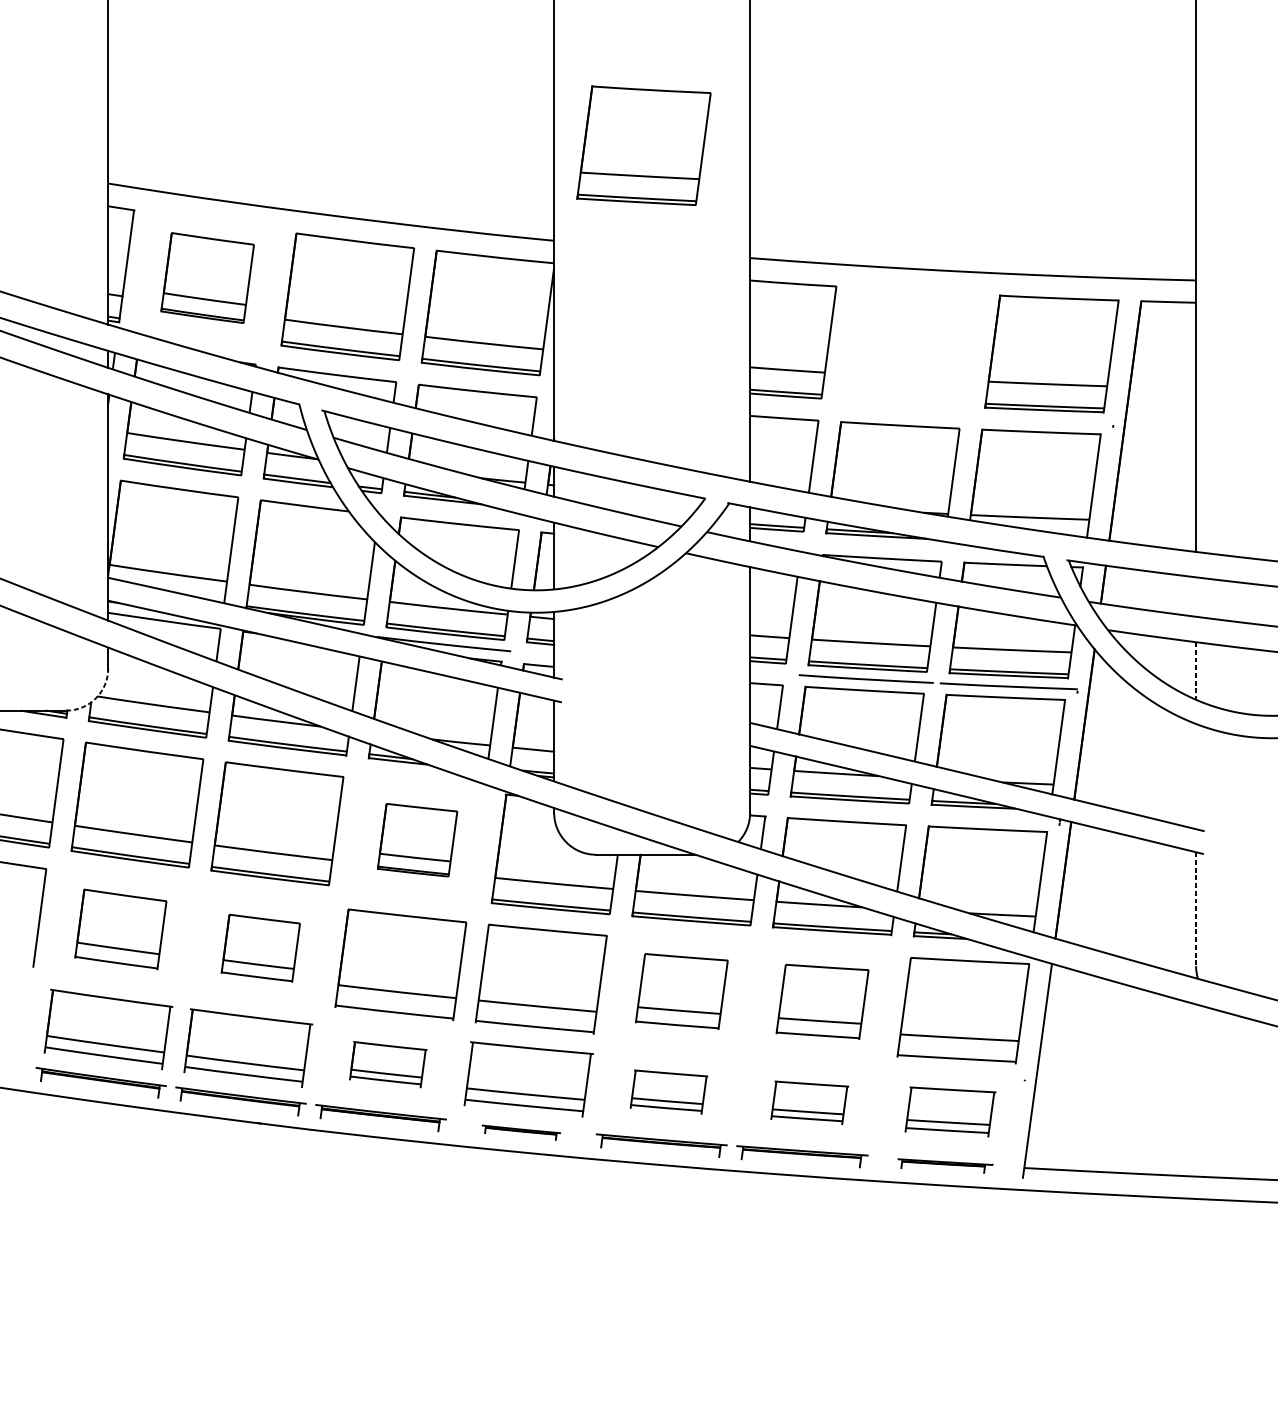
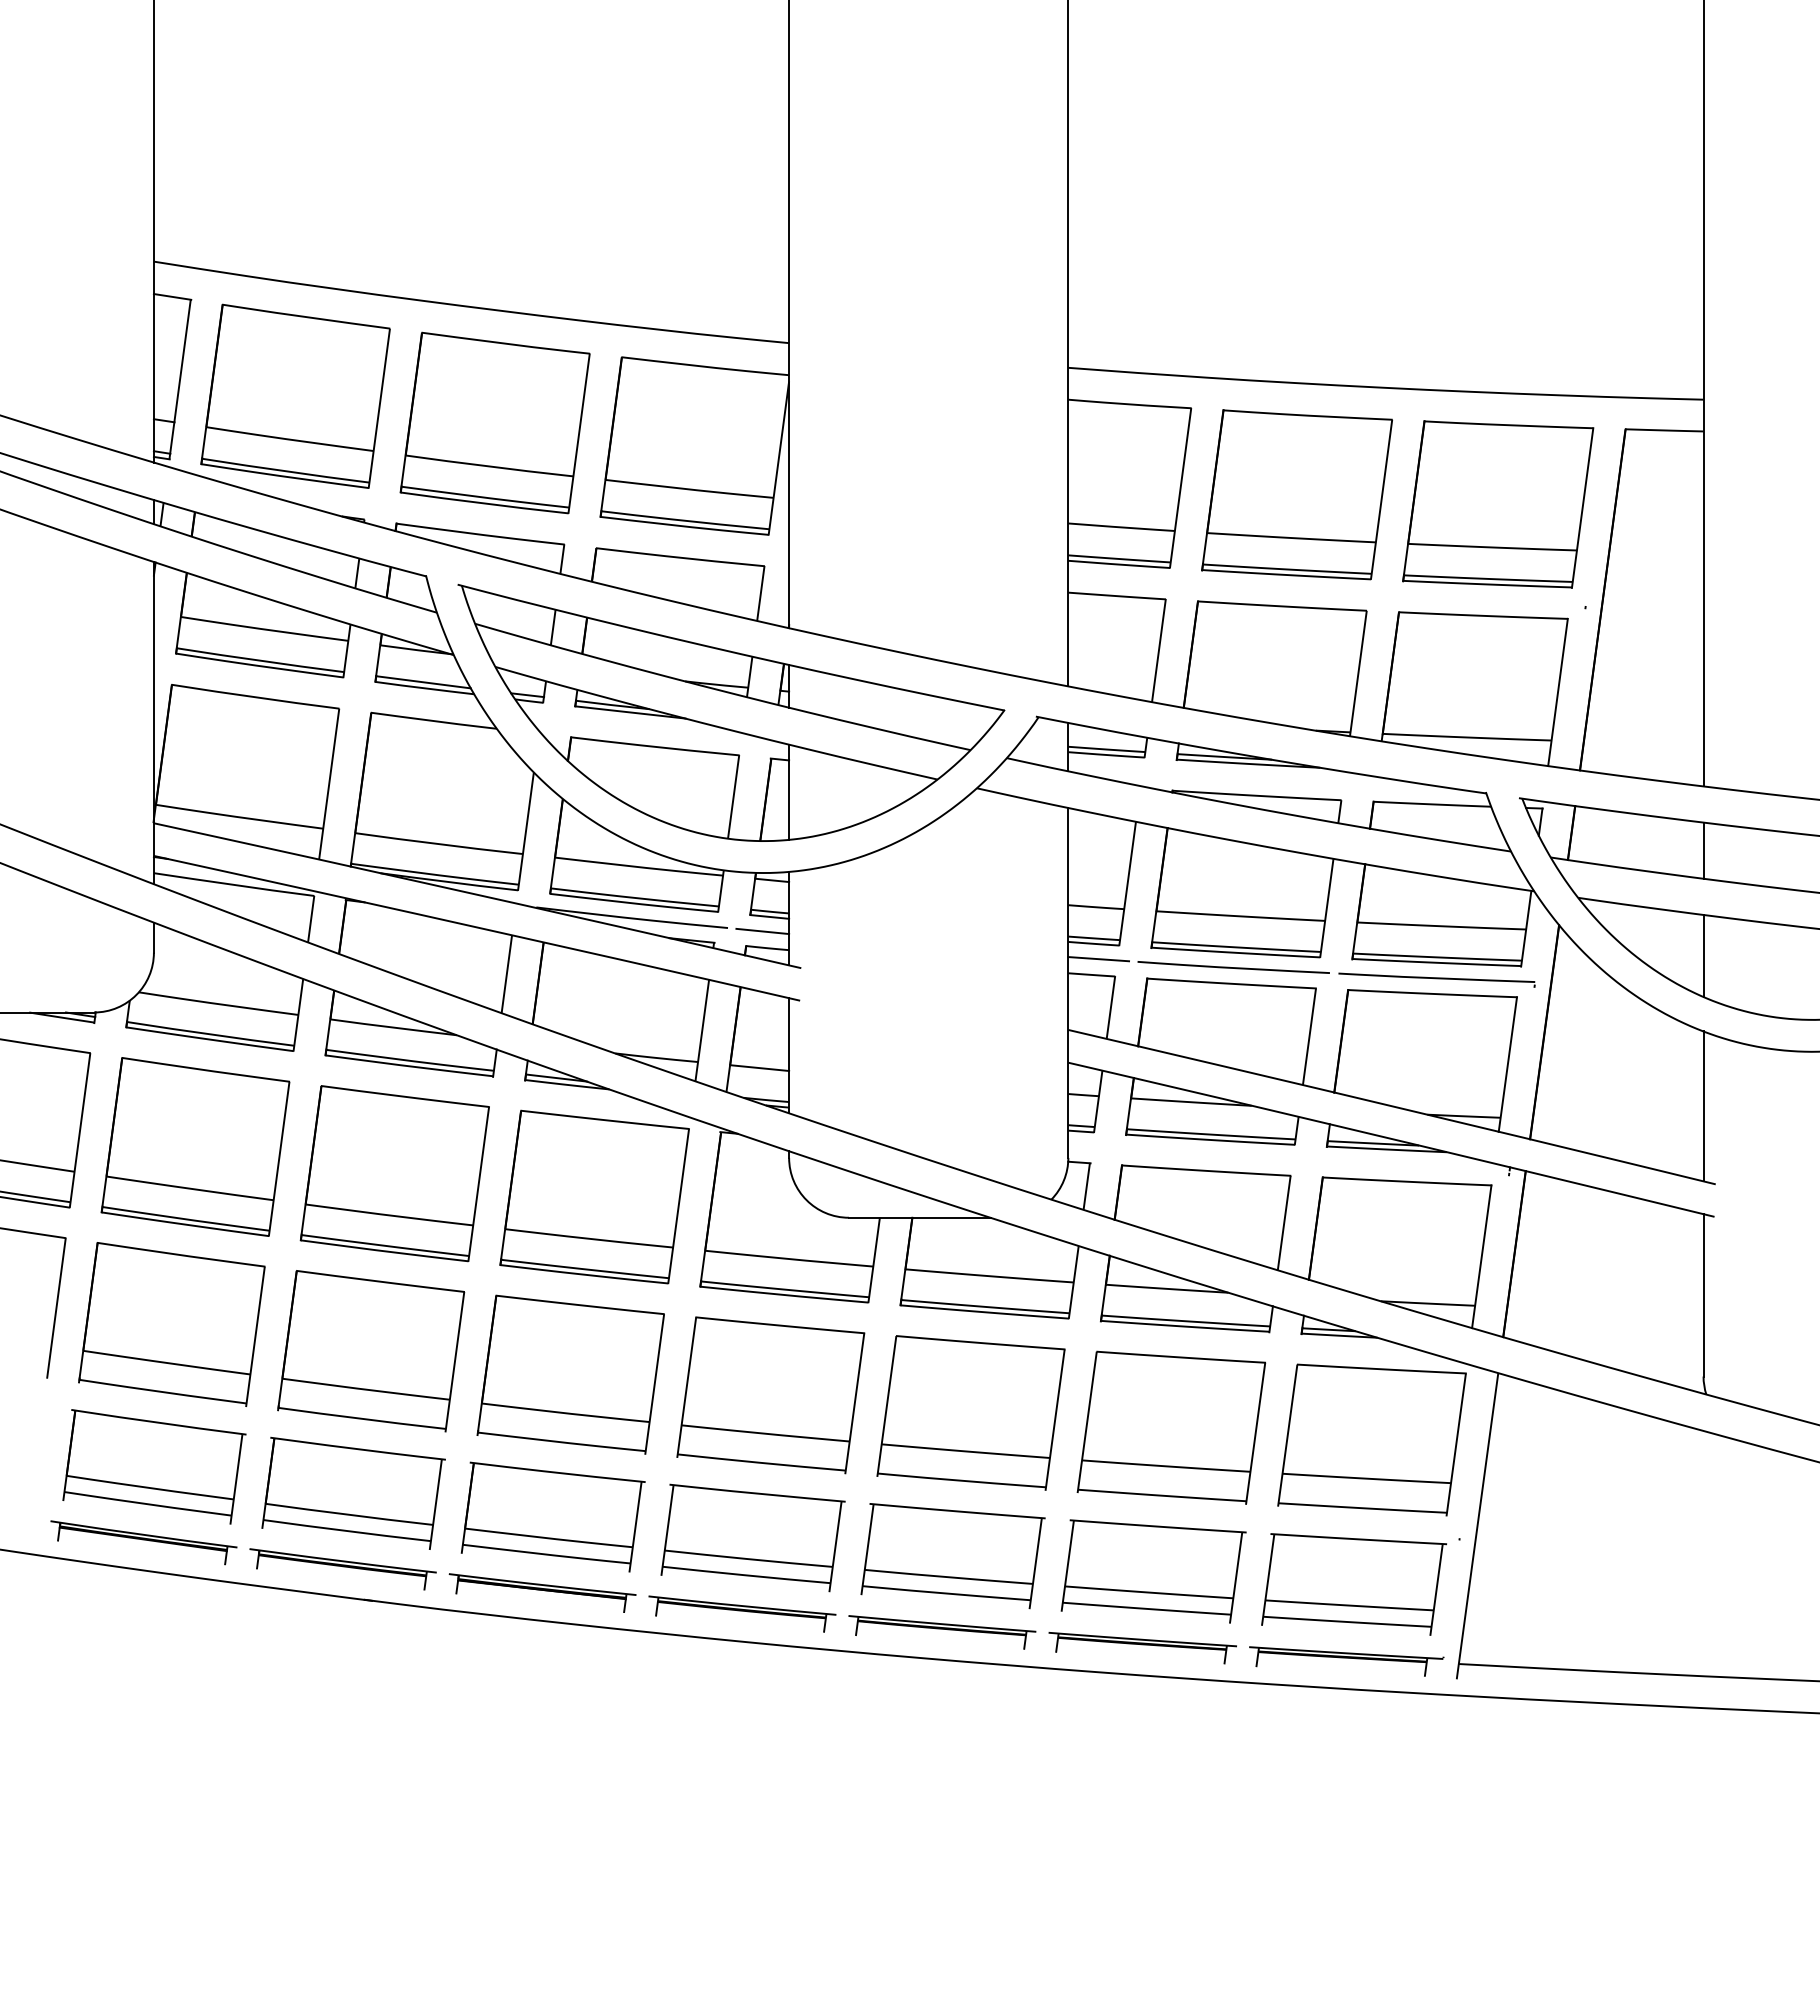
part: (643, 145) -> (1296, 494), moved
part: (207, 277) -> (295, 395), size x1.43
line: (1196, 596) -> (1703, 850), added
line: (535, 653) -> (762, 931), added
line: (1196, 671) -> (1703, 956), dashed -> solid
line: (771, 673) -> (1098, 959), added
arc: (96, 698) -> (136, 994), dashed -> solid
line: (1196, 776) -> (1703, 1106), added
part: (417, 839) -> (594, 1196), size x1.67
line: (1196, 909) -> (1703, 1295), dashed -> solid
part: (120, 929) -> (171, 1324), size x1.43
part: (260, 948) -> (371, 1351), size x1.67
part: (681, 991) -> (970, 1412), size x1.43
part: (822, 1001) -> (1171, 1427), size x1.43
part: (388, 1064) -> (552, 1516), size x1.67
part: (668, 1092) -> (952, 1556), size x1.67
part: (809, 1103) -> (1153, 1571), size x1.67
part: (950, 1112) -> (1353, 1584), size x1.43
part: (521, 1132) -> (742, 1613), size x1.67
part: (945, 1166) -> (1346, 1661), size x1.43

